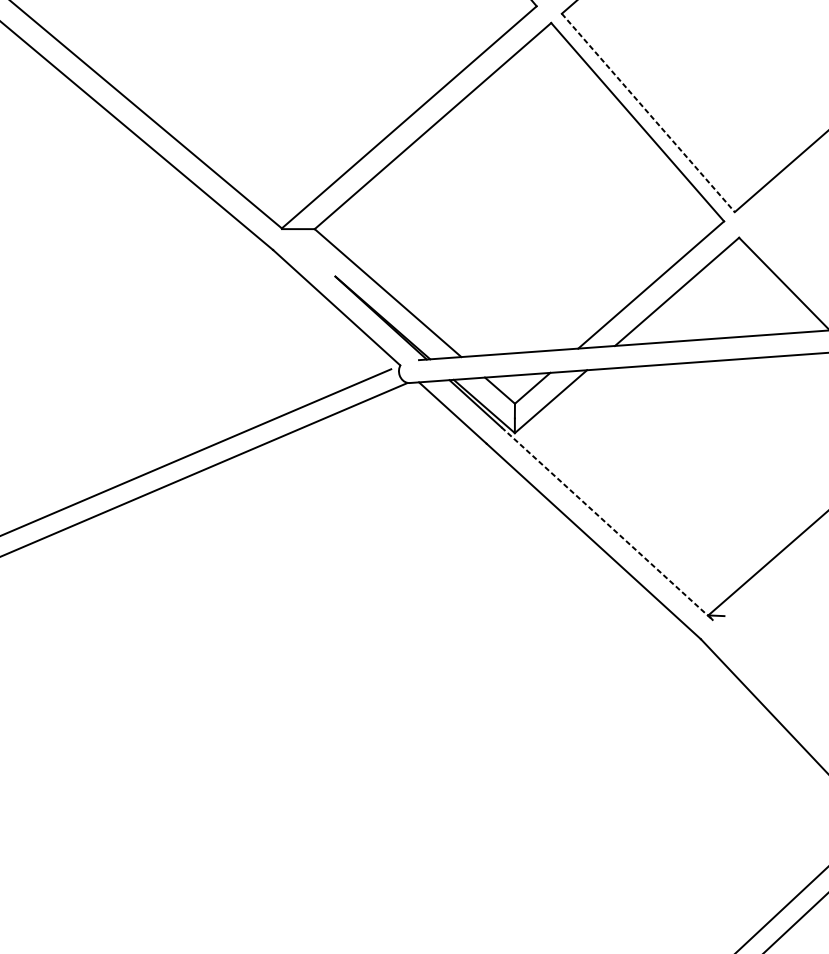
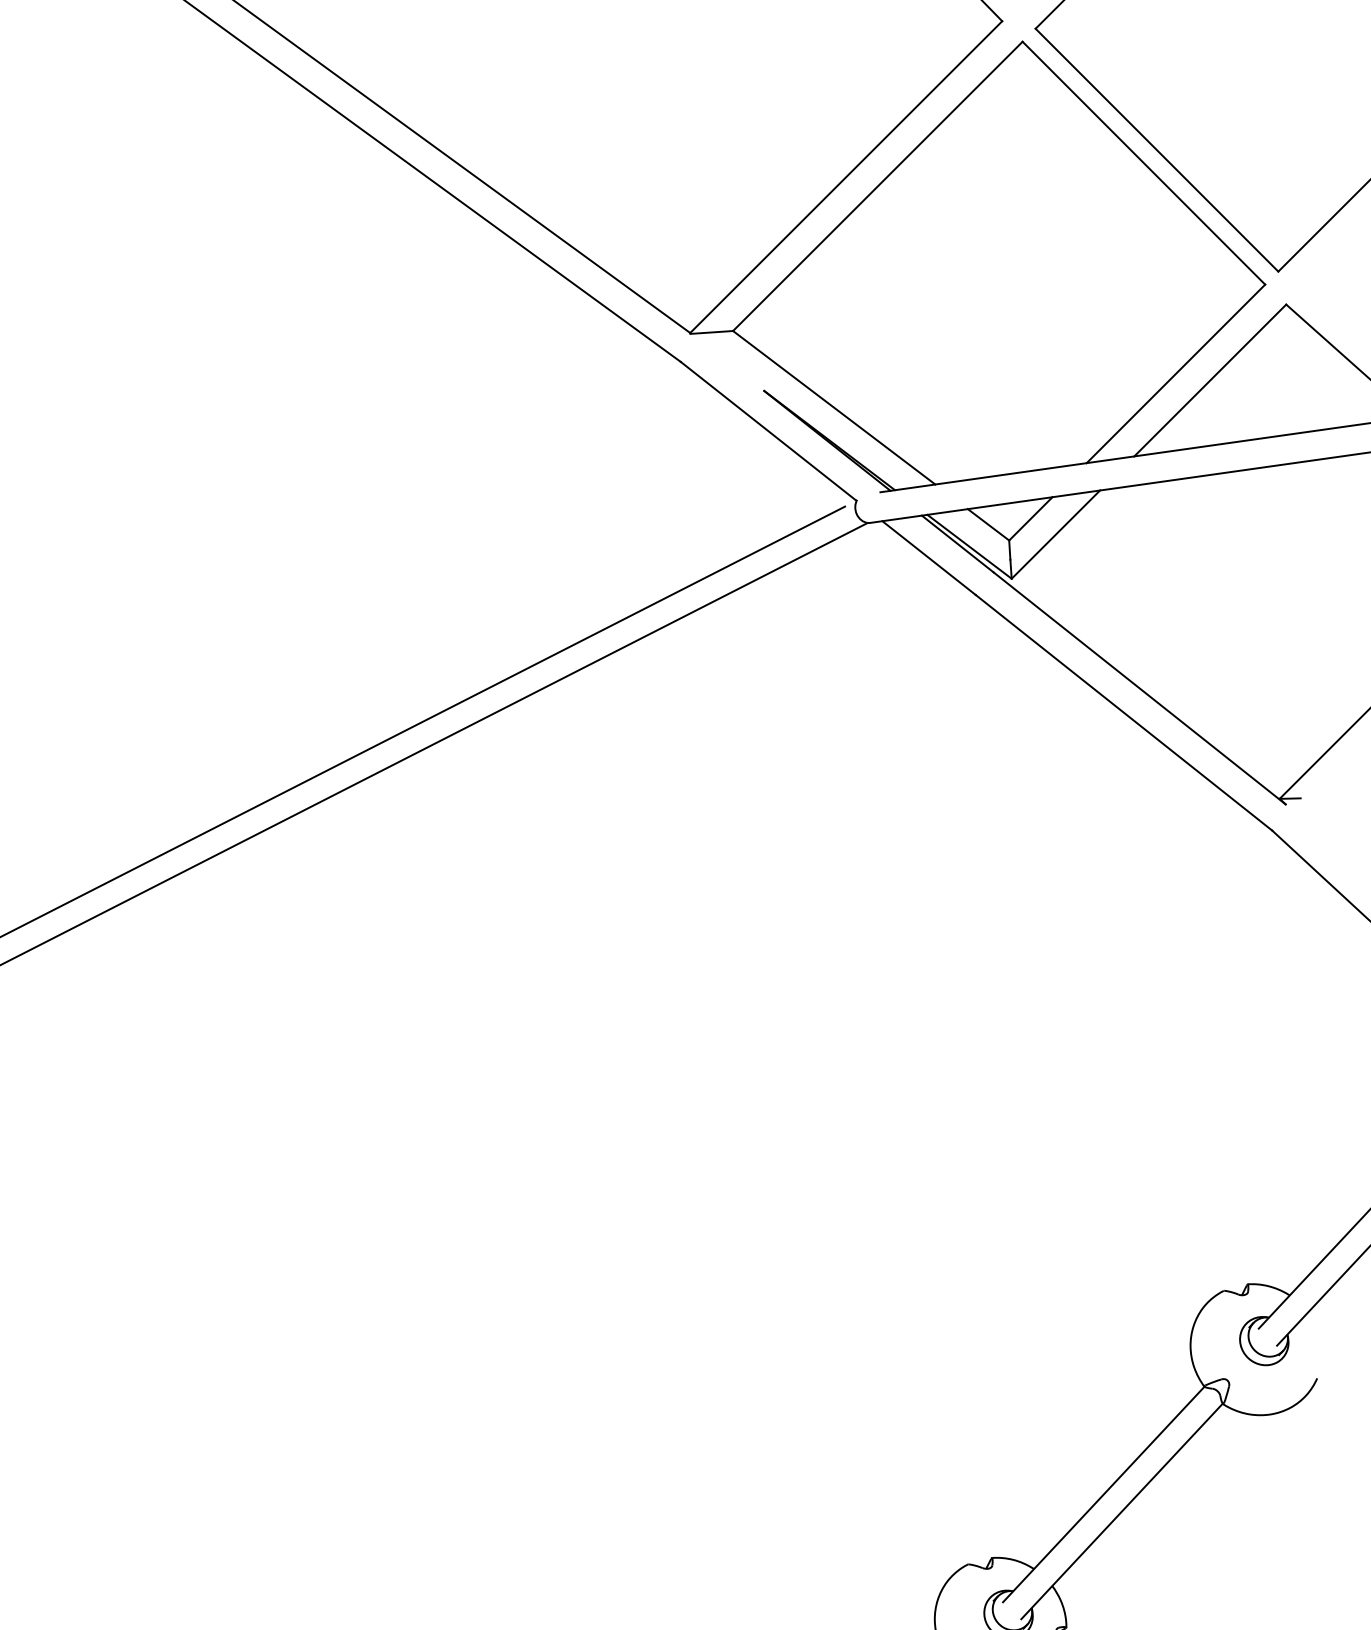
line: (647, 113) -> (1156, 150), dashed -> solid
line: (607, 523) -> (1140, 688), dashed -> solid

